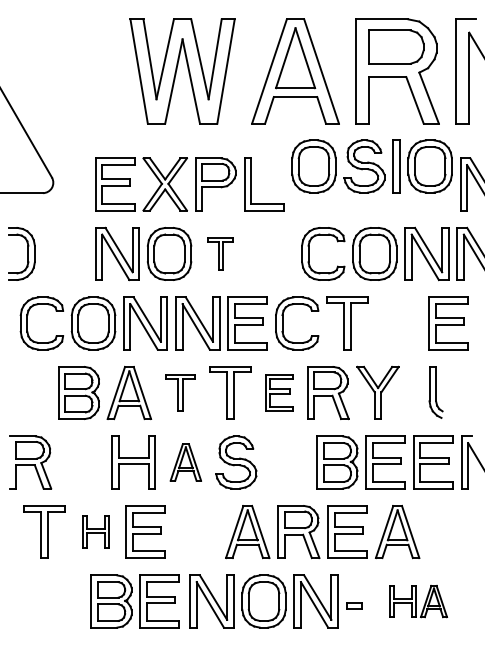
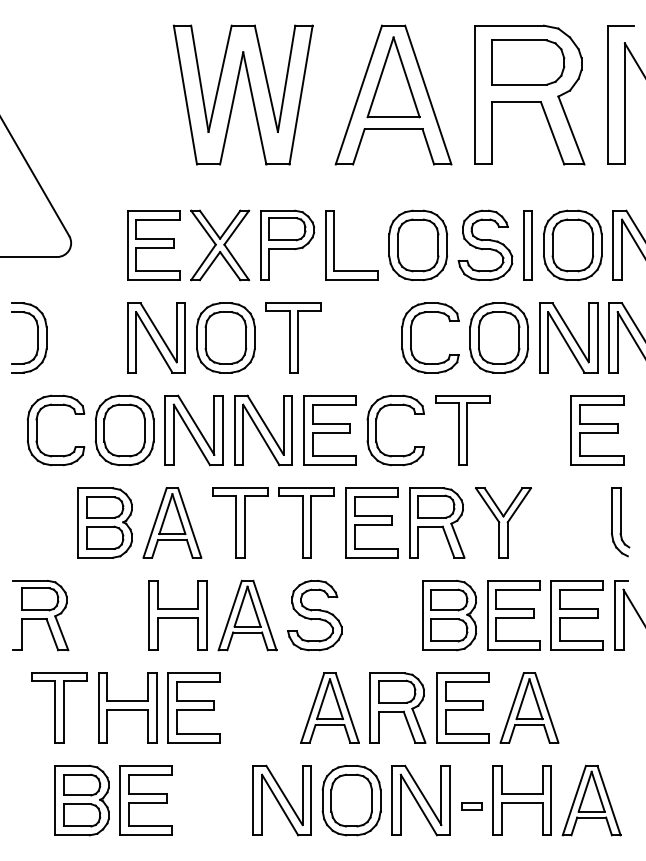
part: (371, 166) -> (494, 245), moved
part: (220, 253) -> (293, 337), size x1.67
part: (180, 392) -> (240, 522), size x1.43
part: (279, 392) -> (372, 522), size x1.43
part: (435, 392) -> (619, 522), moved
part: (185, 462) -> (247, 615), size x1.43
part: (95, 531) -> (127, 707), size x1.67
part: (134, 601) -> (112, 800), moved
part: (418, 601) -> (557, 800), size x1.67

